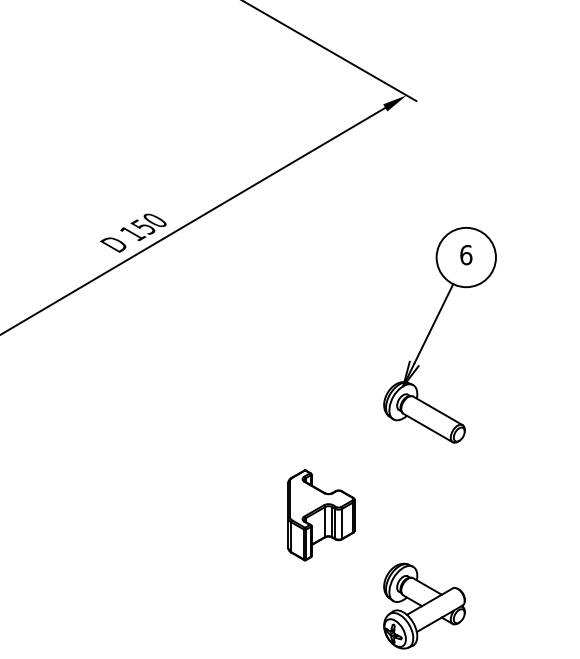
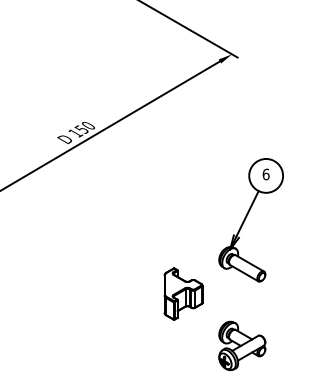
part: (438, 335) -> (250, 220), moved

